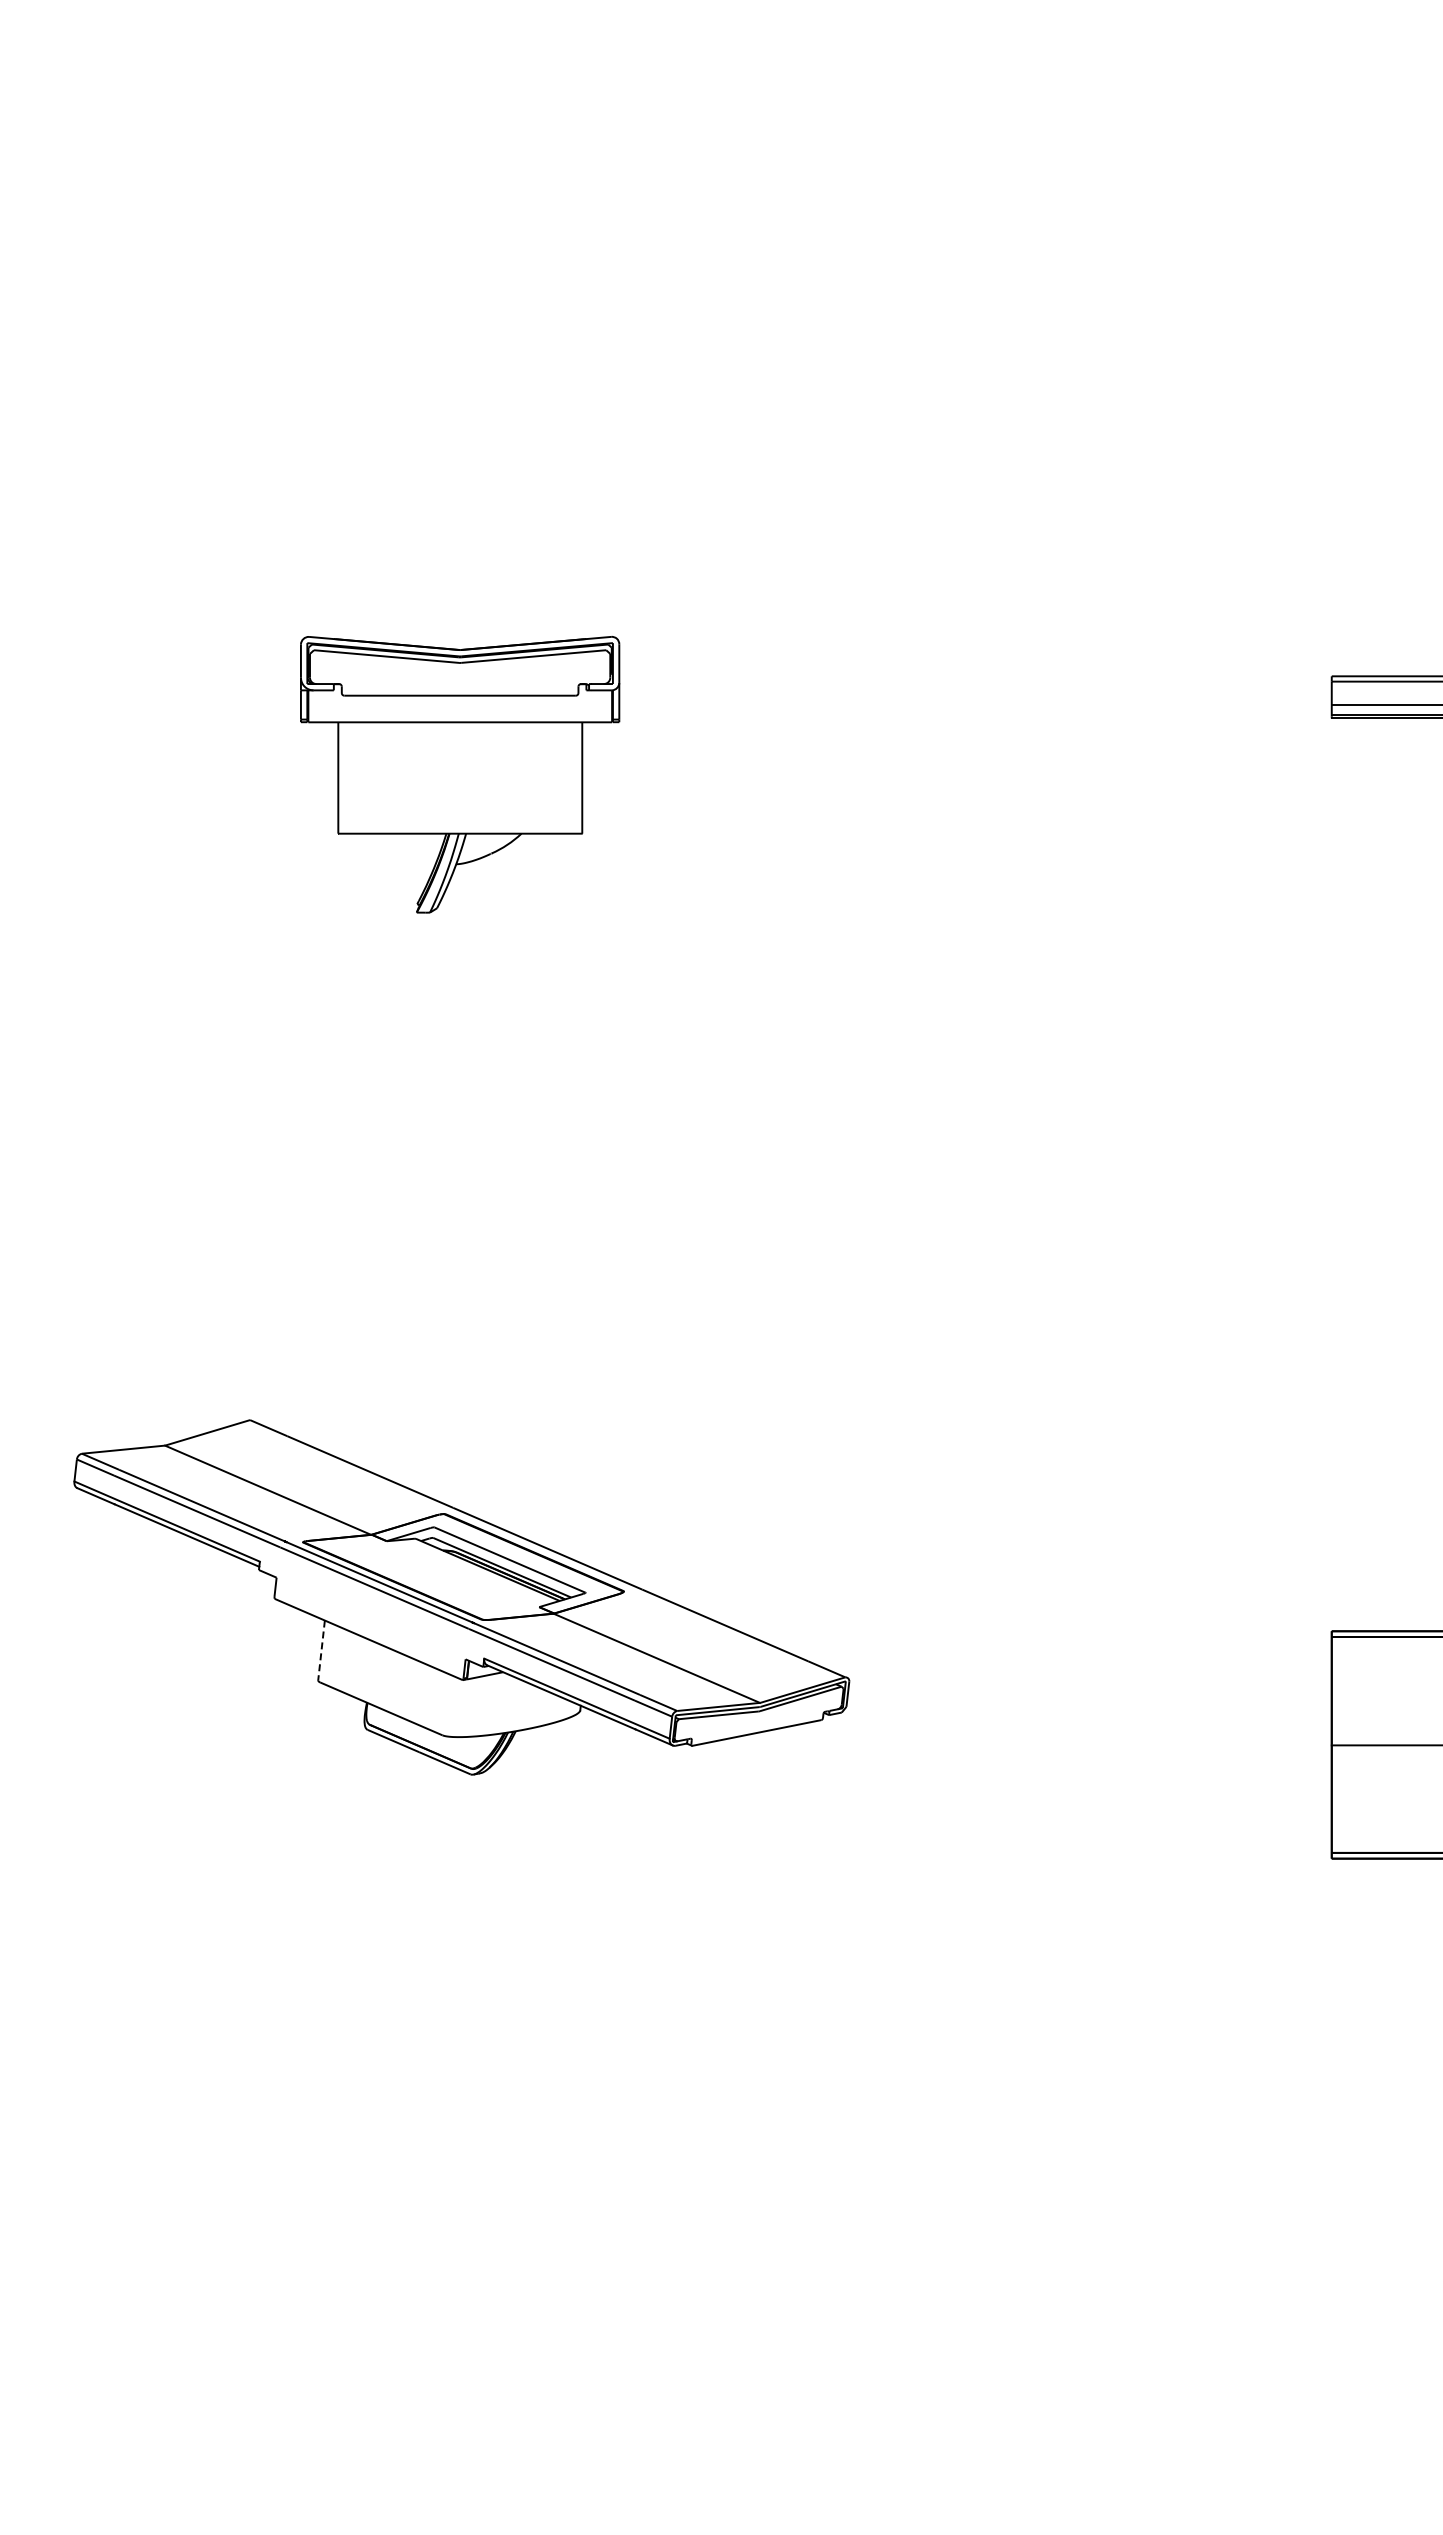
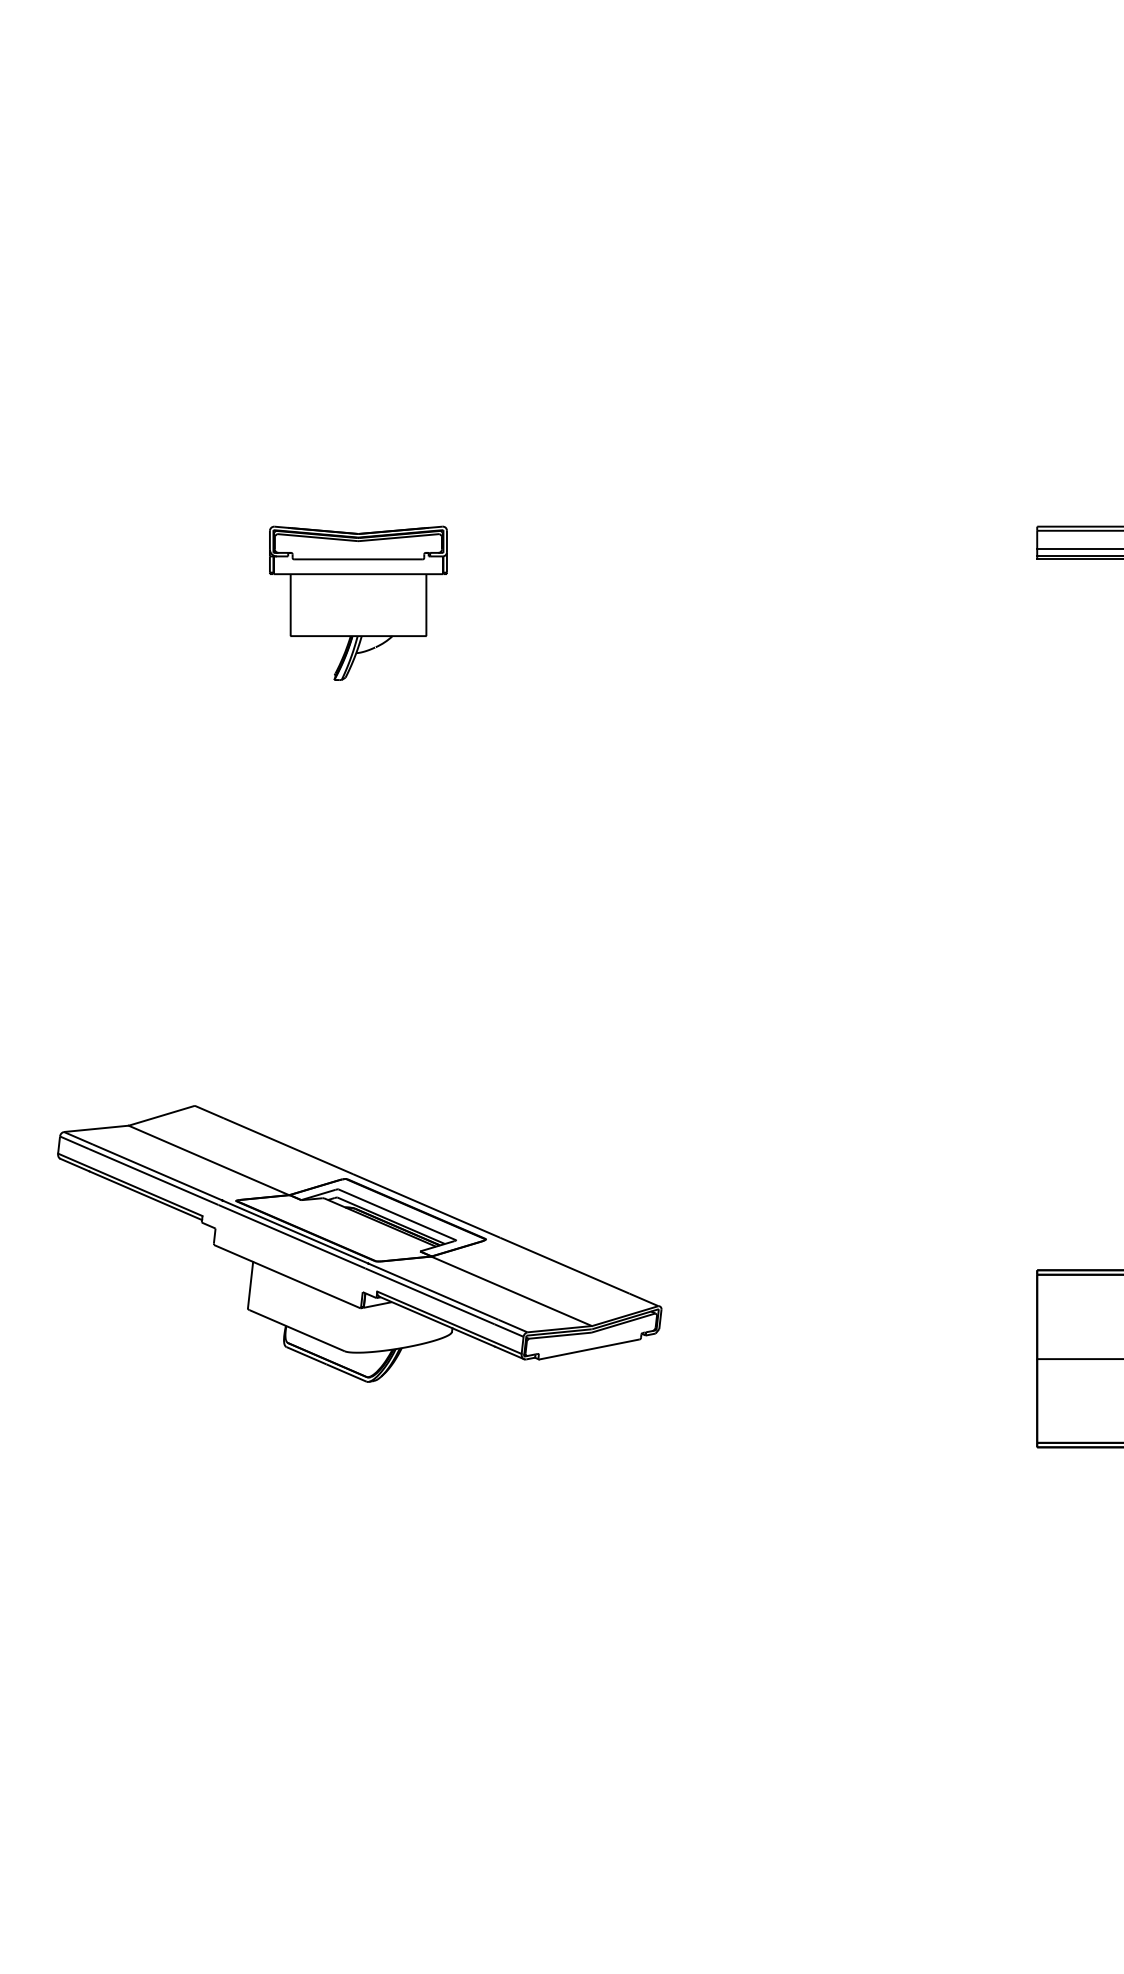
part: (459, 774) -> (357, 603), size x0.71
line: (321, 1650) -> (250, 1285), dashed -> solid

